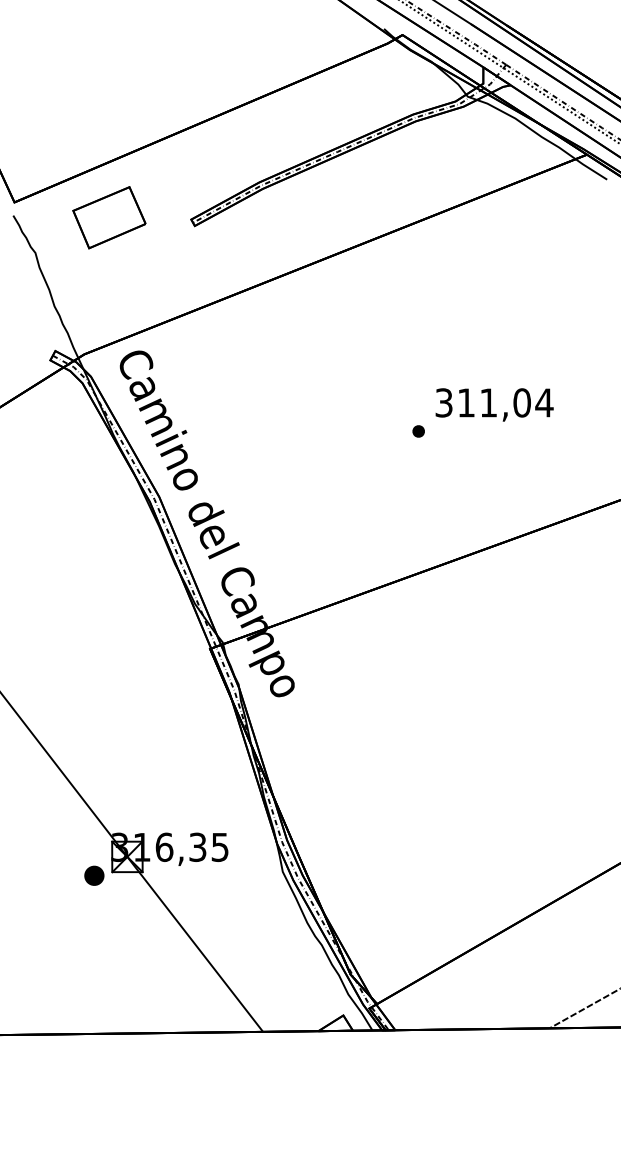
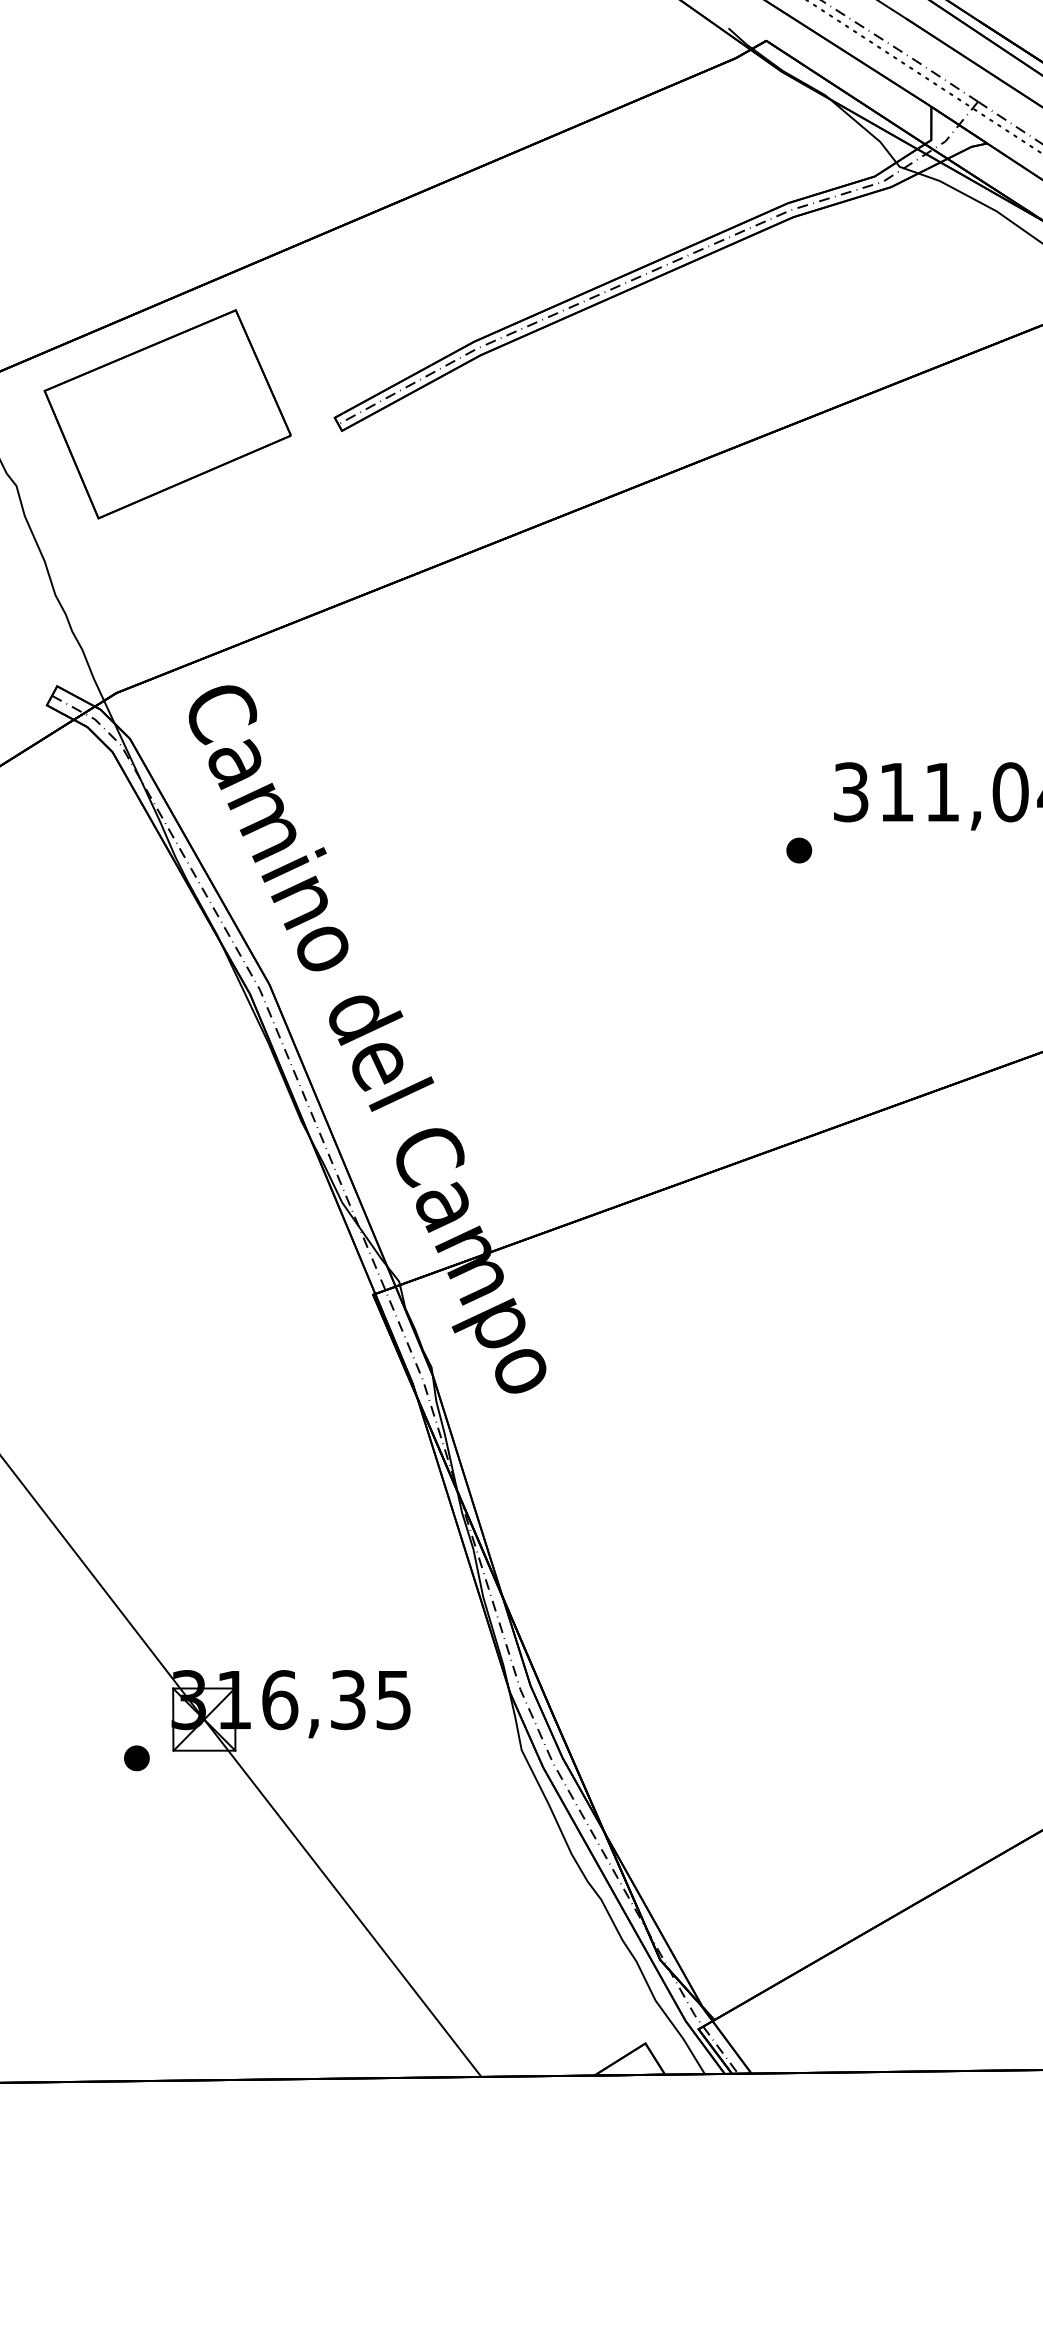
part: (109, 217) -> (167, 413), size x1.67
part: (94, 875) -> (137, 1757), size x0.62

